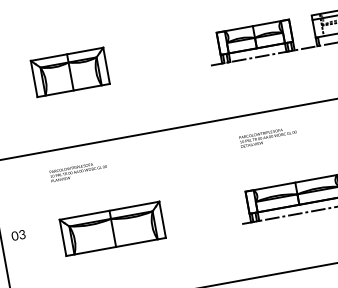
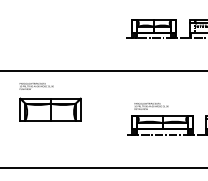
part: (70, 70) -> (42, 26), removed
text: (268, 137) -> (151, 106), moved
part: (112, 228) -> (50, 109), moved

